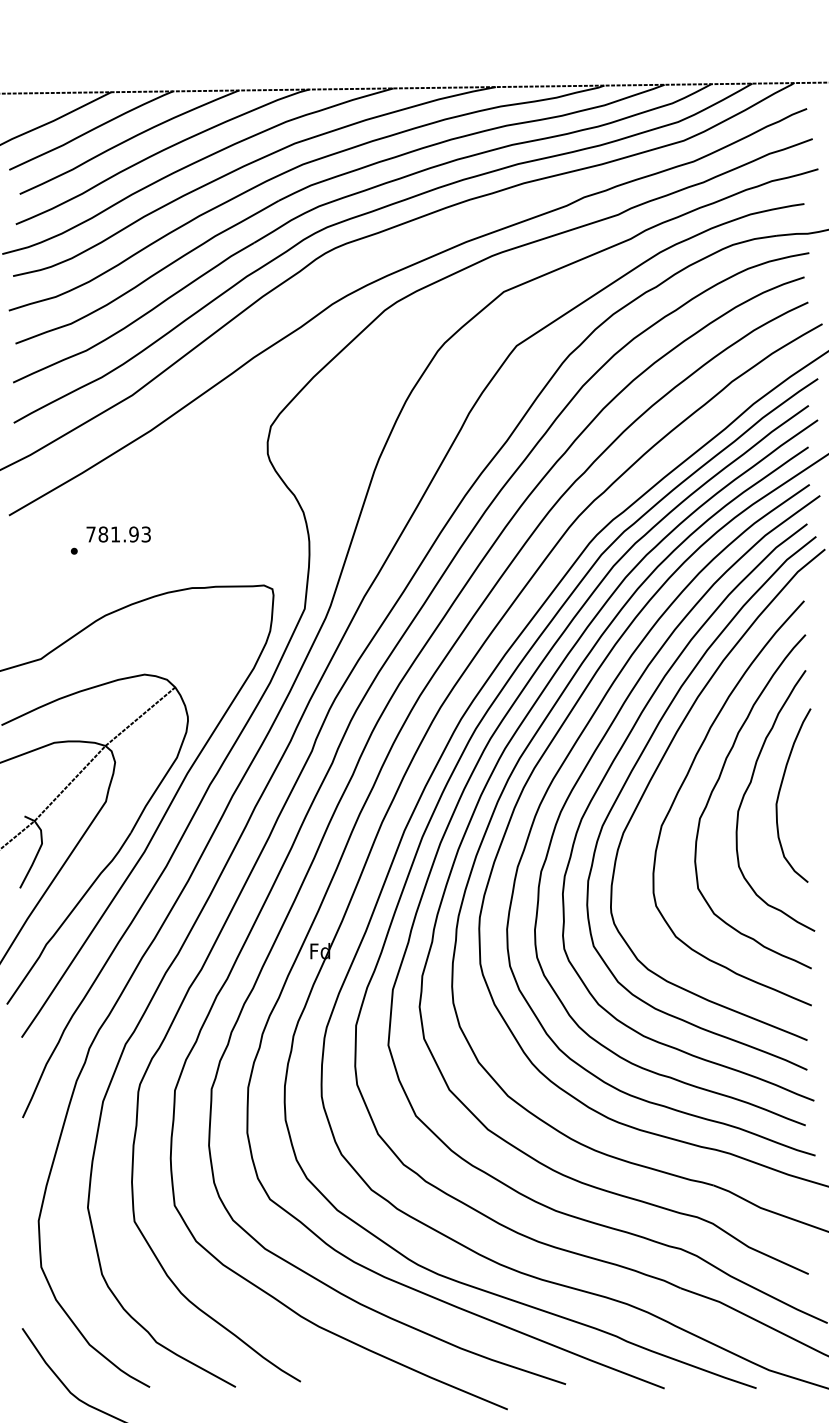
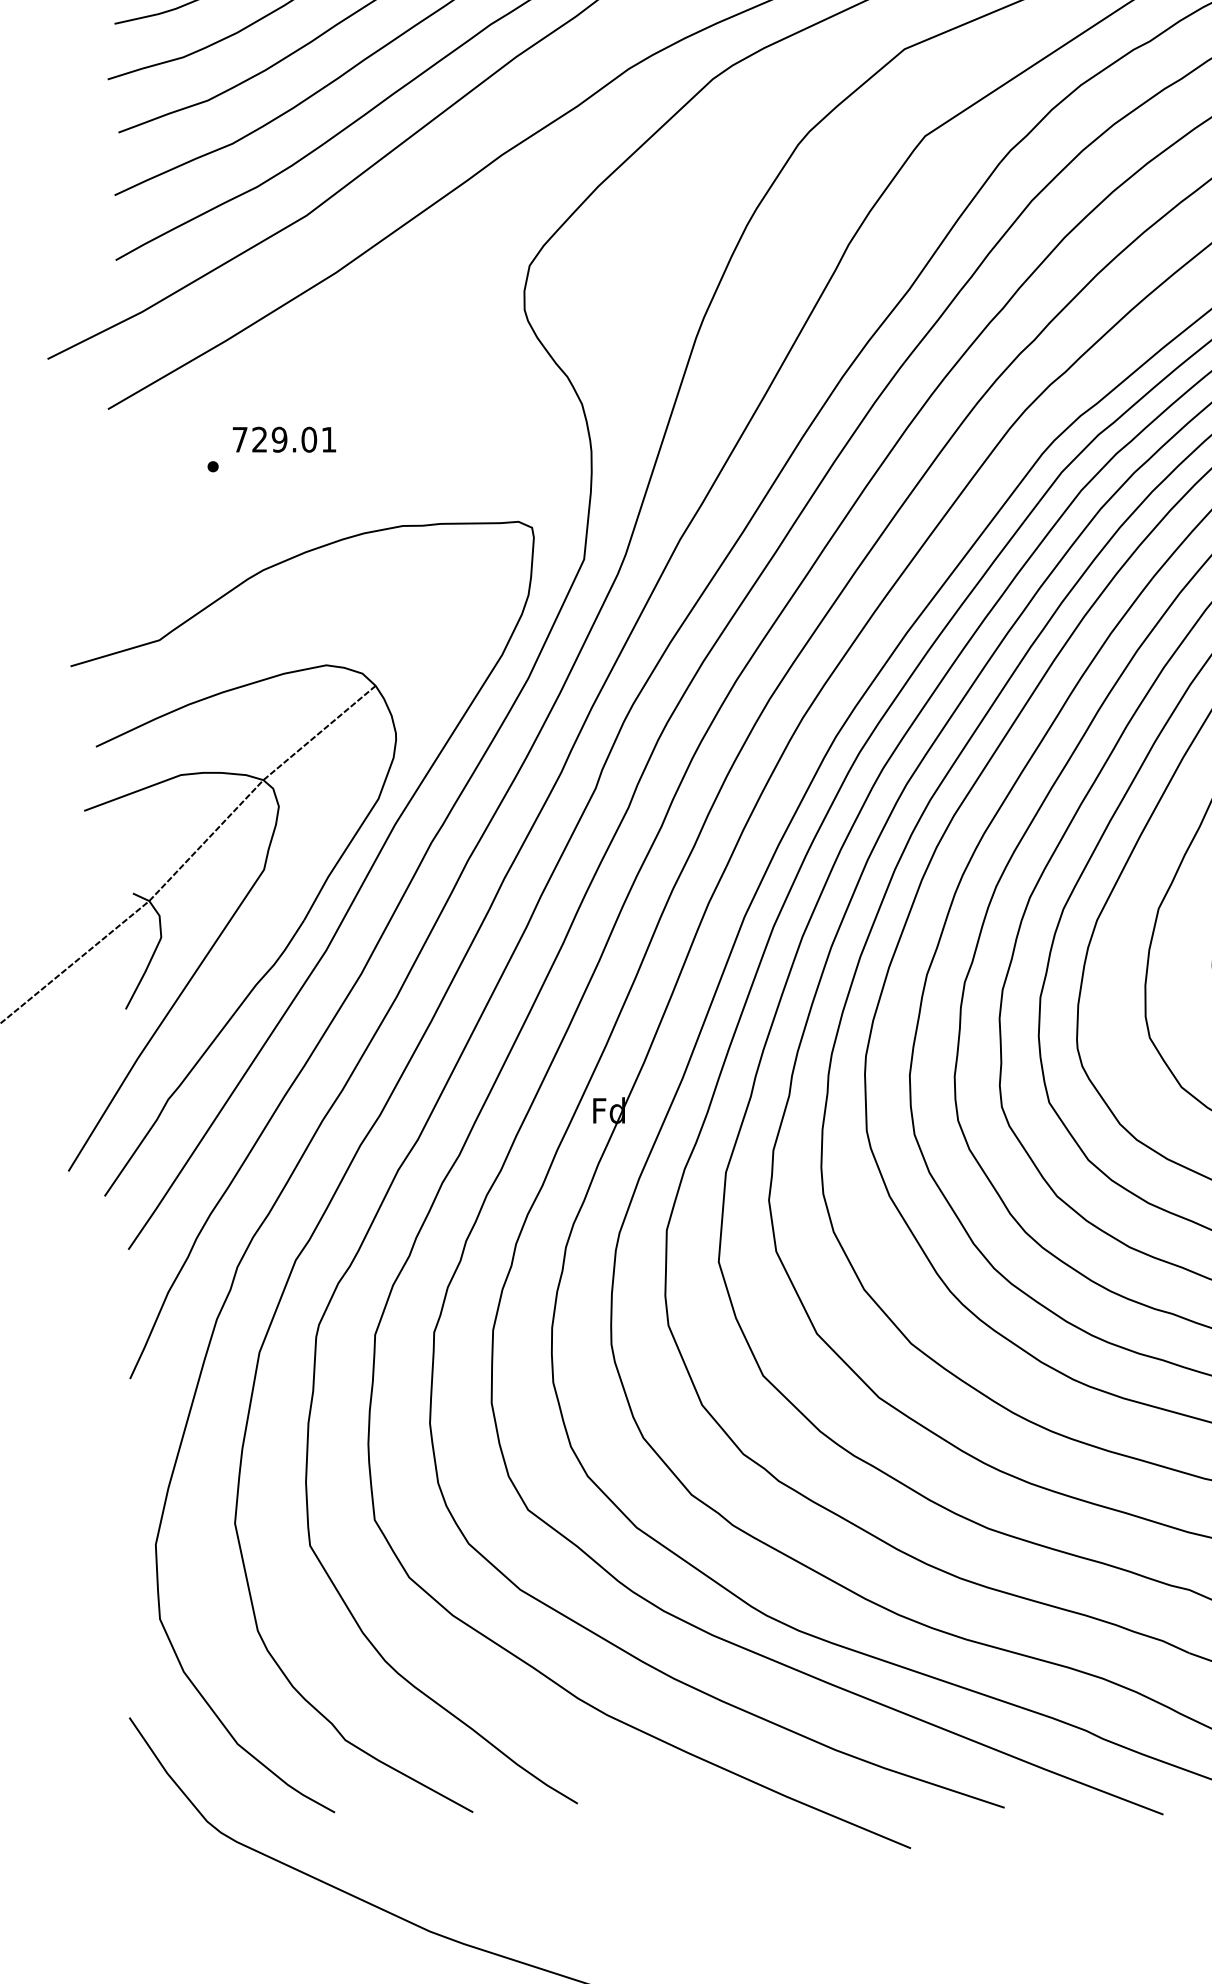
text: (124, 534) -> (293, 439), 781.93 -> 729.01

